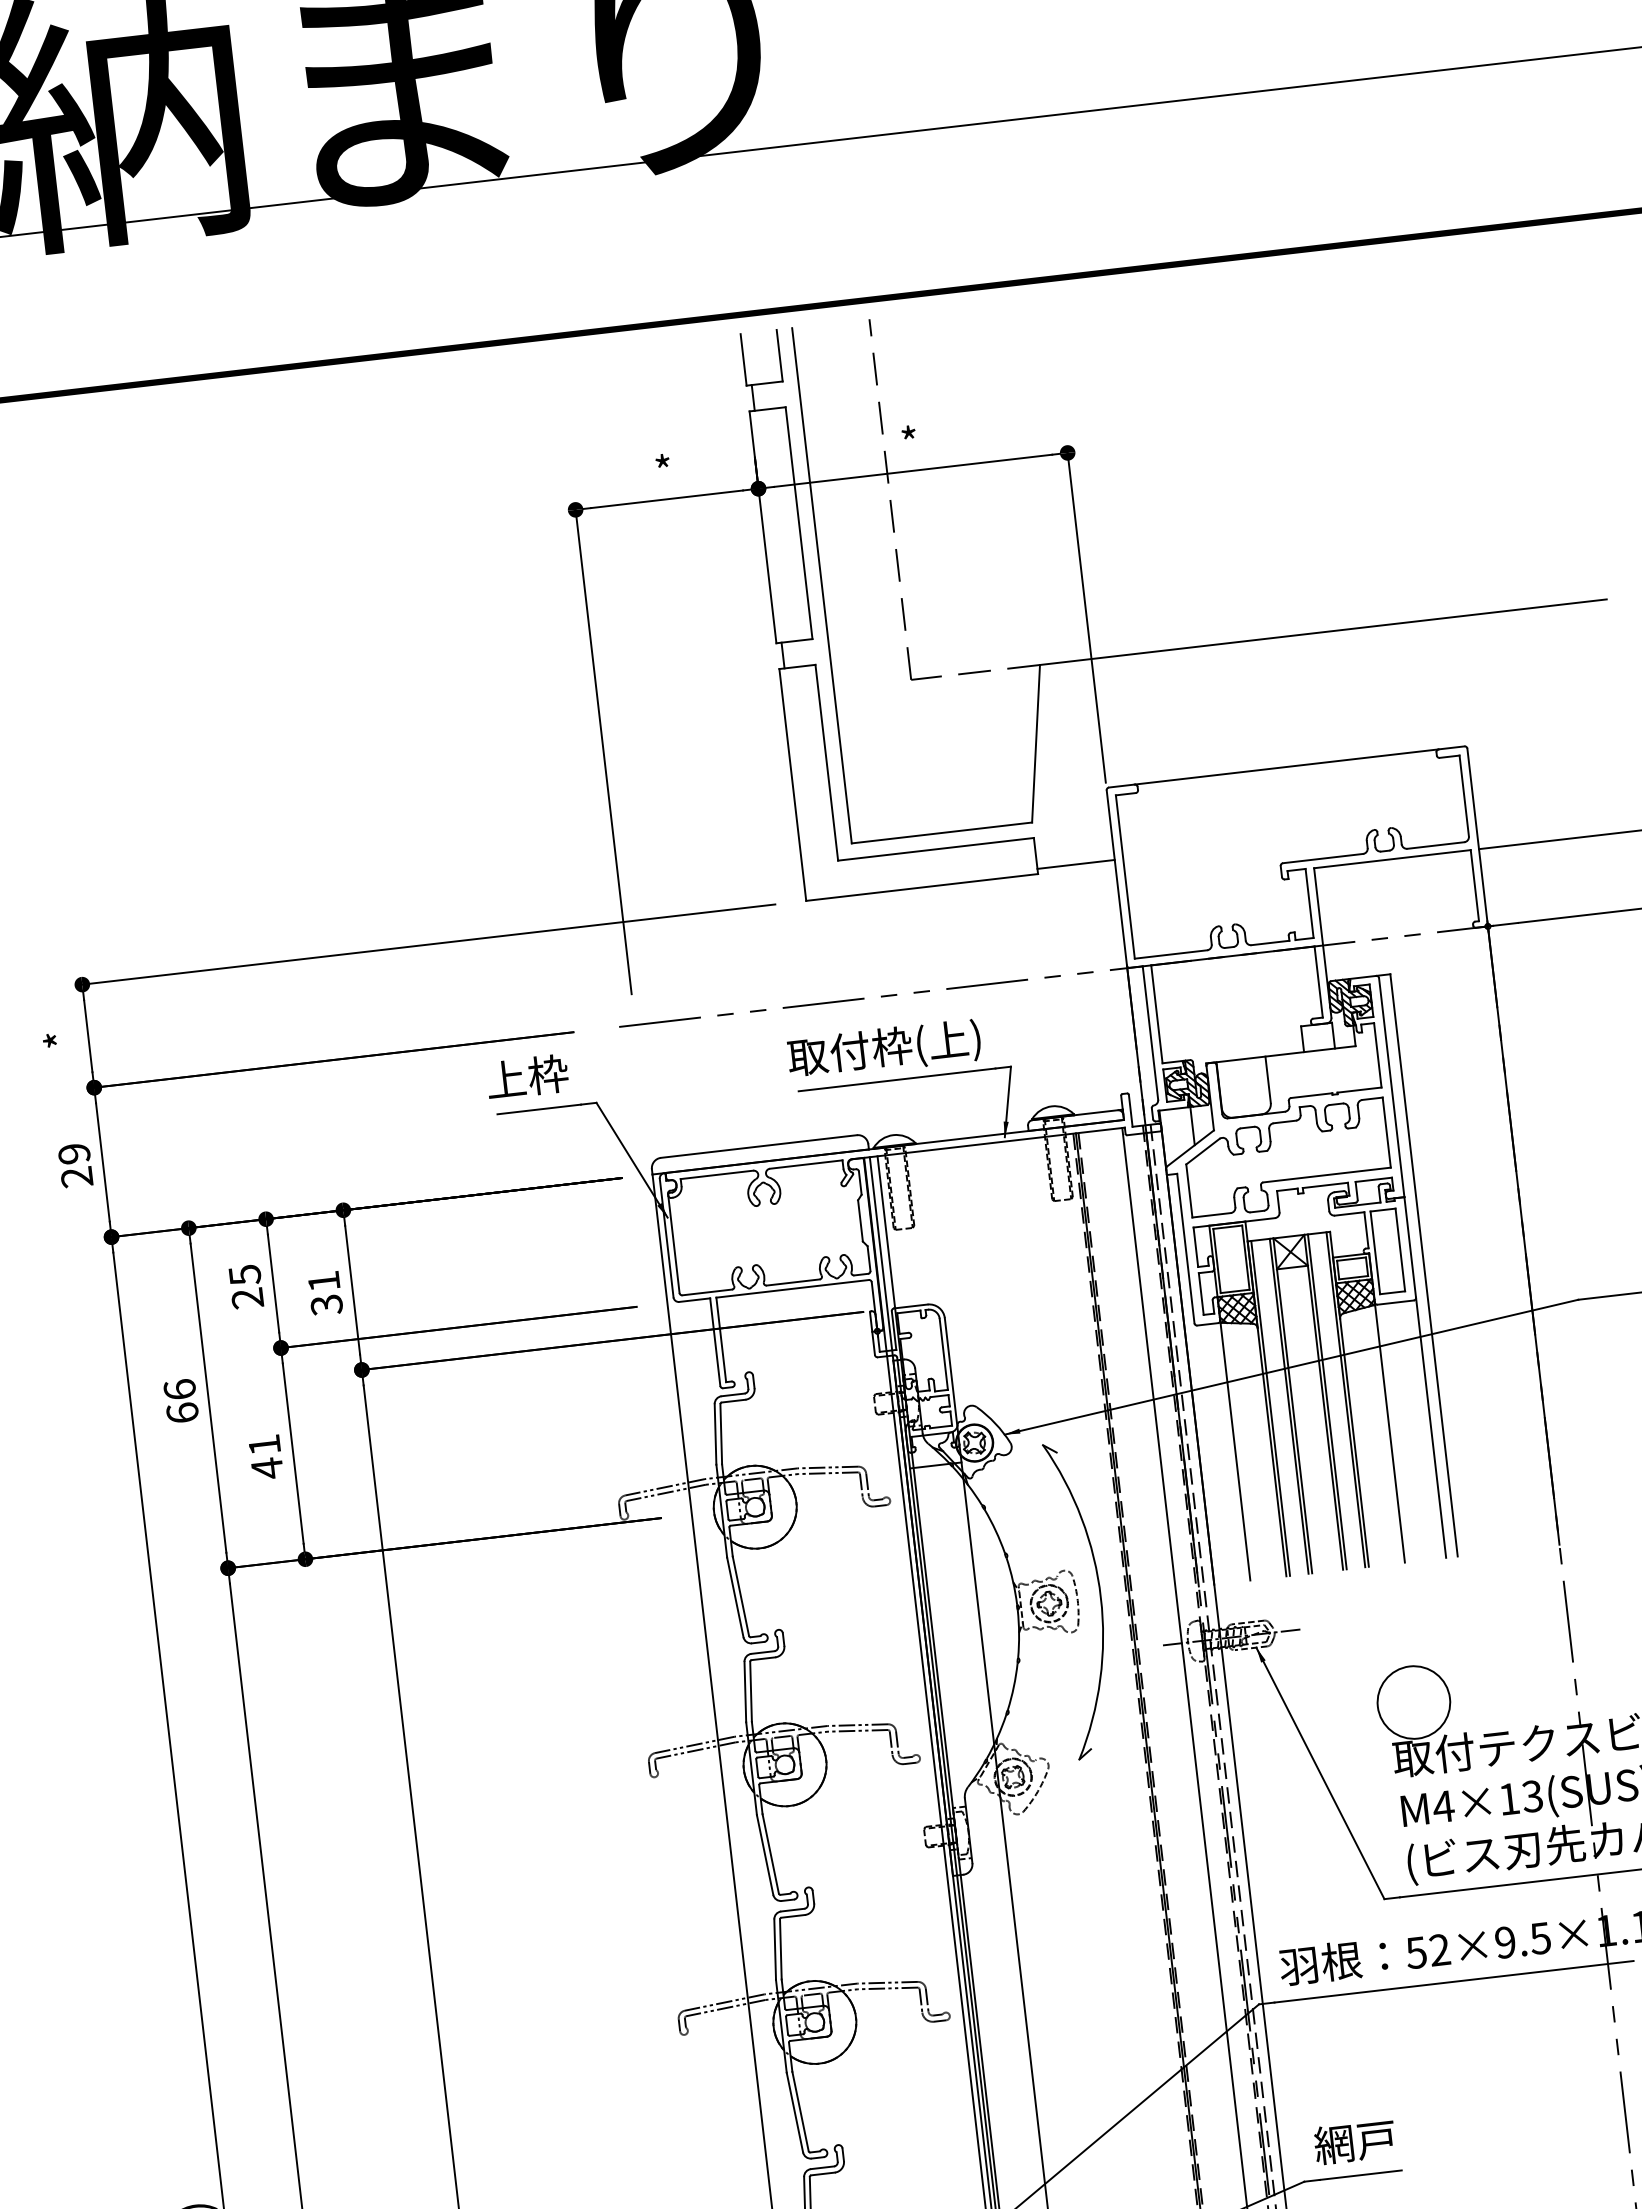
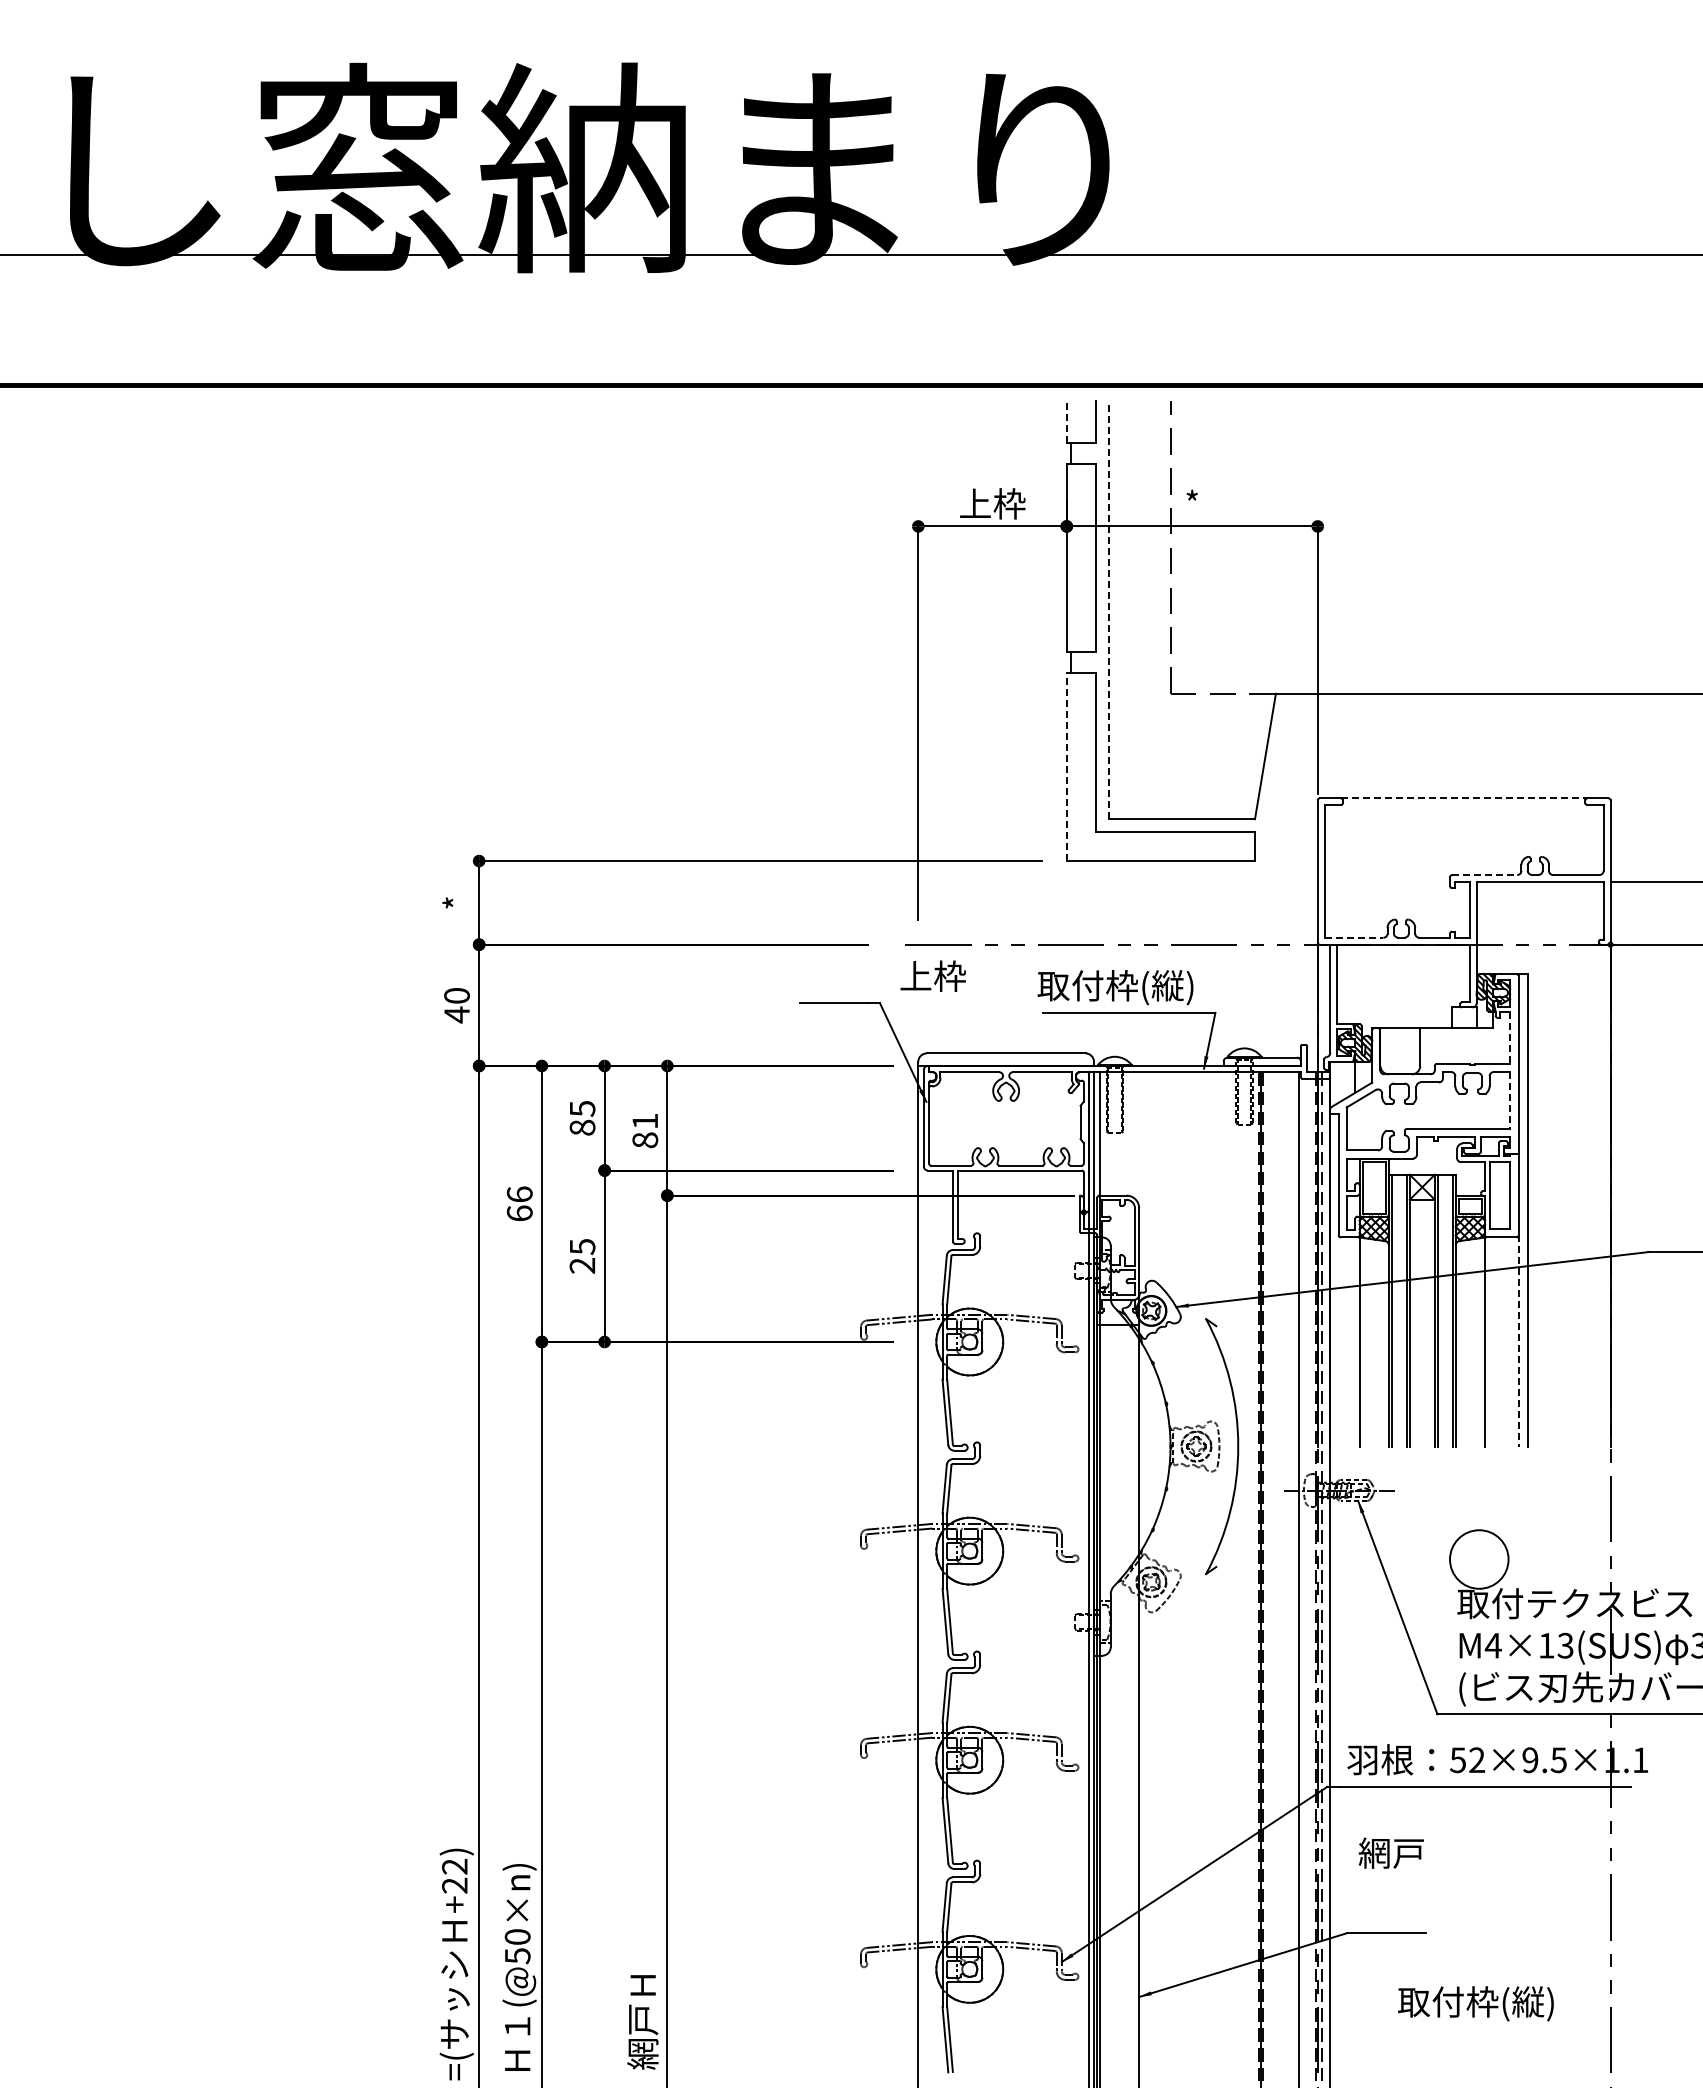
line: (743, 359) -> (1066, 421), solid -> dashed
text: (663, 471) -> (992, 503), * -> 上枠
line: (821, 585) -> (1108, 609), solid -> dashed
line: (1287, 767) -> (1464, 798), solid -> dashed
line: (792, 784) -> (1066, 766), solid -> dashed
line: (1322, 859) -> (1484, 875), solid -> dashed
line: (1076, 863) -> (1286, 856), removed
line: (1171, 954) -> (1354, 937), solid -> dashed
text: (948, 1039) -> (1167, 985), 取付枠(上) -> 取付枠(縦)
line: (1378, 1056) -> (1510, 1038), solid -> dashed
text: (526, 1076) -> (932, 975), moved
line: (1386, 1132) -> (1510, 1100), solid -> dashed
text: (75, 1165) -> (456, 1005), 29 -> 40
text: (247, 1298) -> (582, 1127), 25 -> 85
text: (327, 1305) -> (645, 1140), 31 -> 81
line: (1431, 1427) -> (1518, 1340), solid -> dashed
text: (265, 1457) -> (582, 1256), 41 -> 25
text: (1353, 2141) -> (1390, 1852), moved

